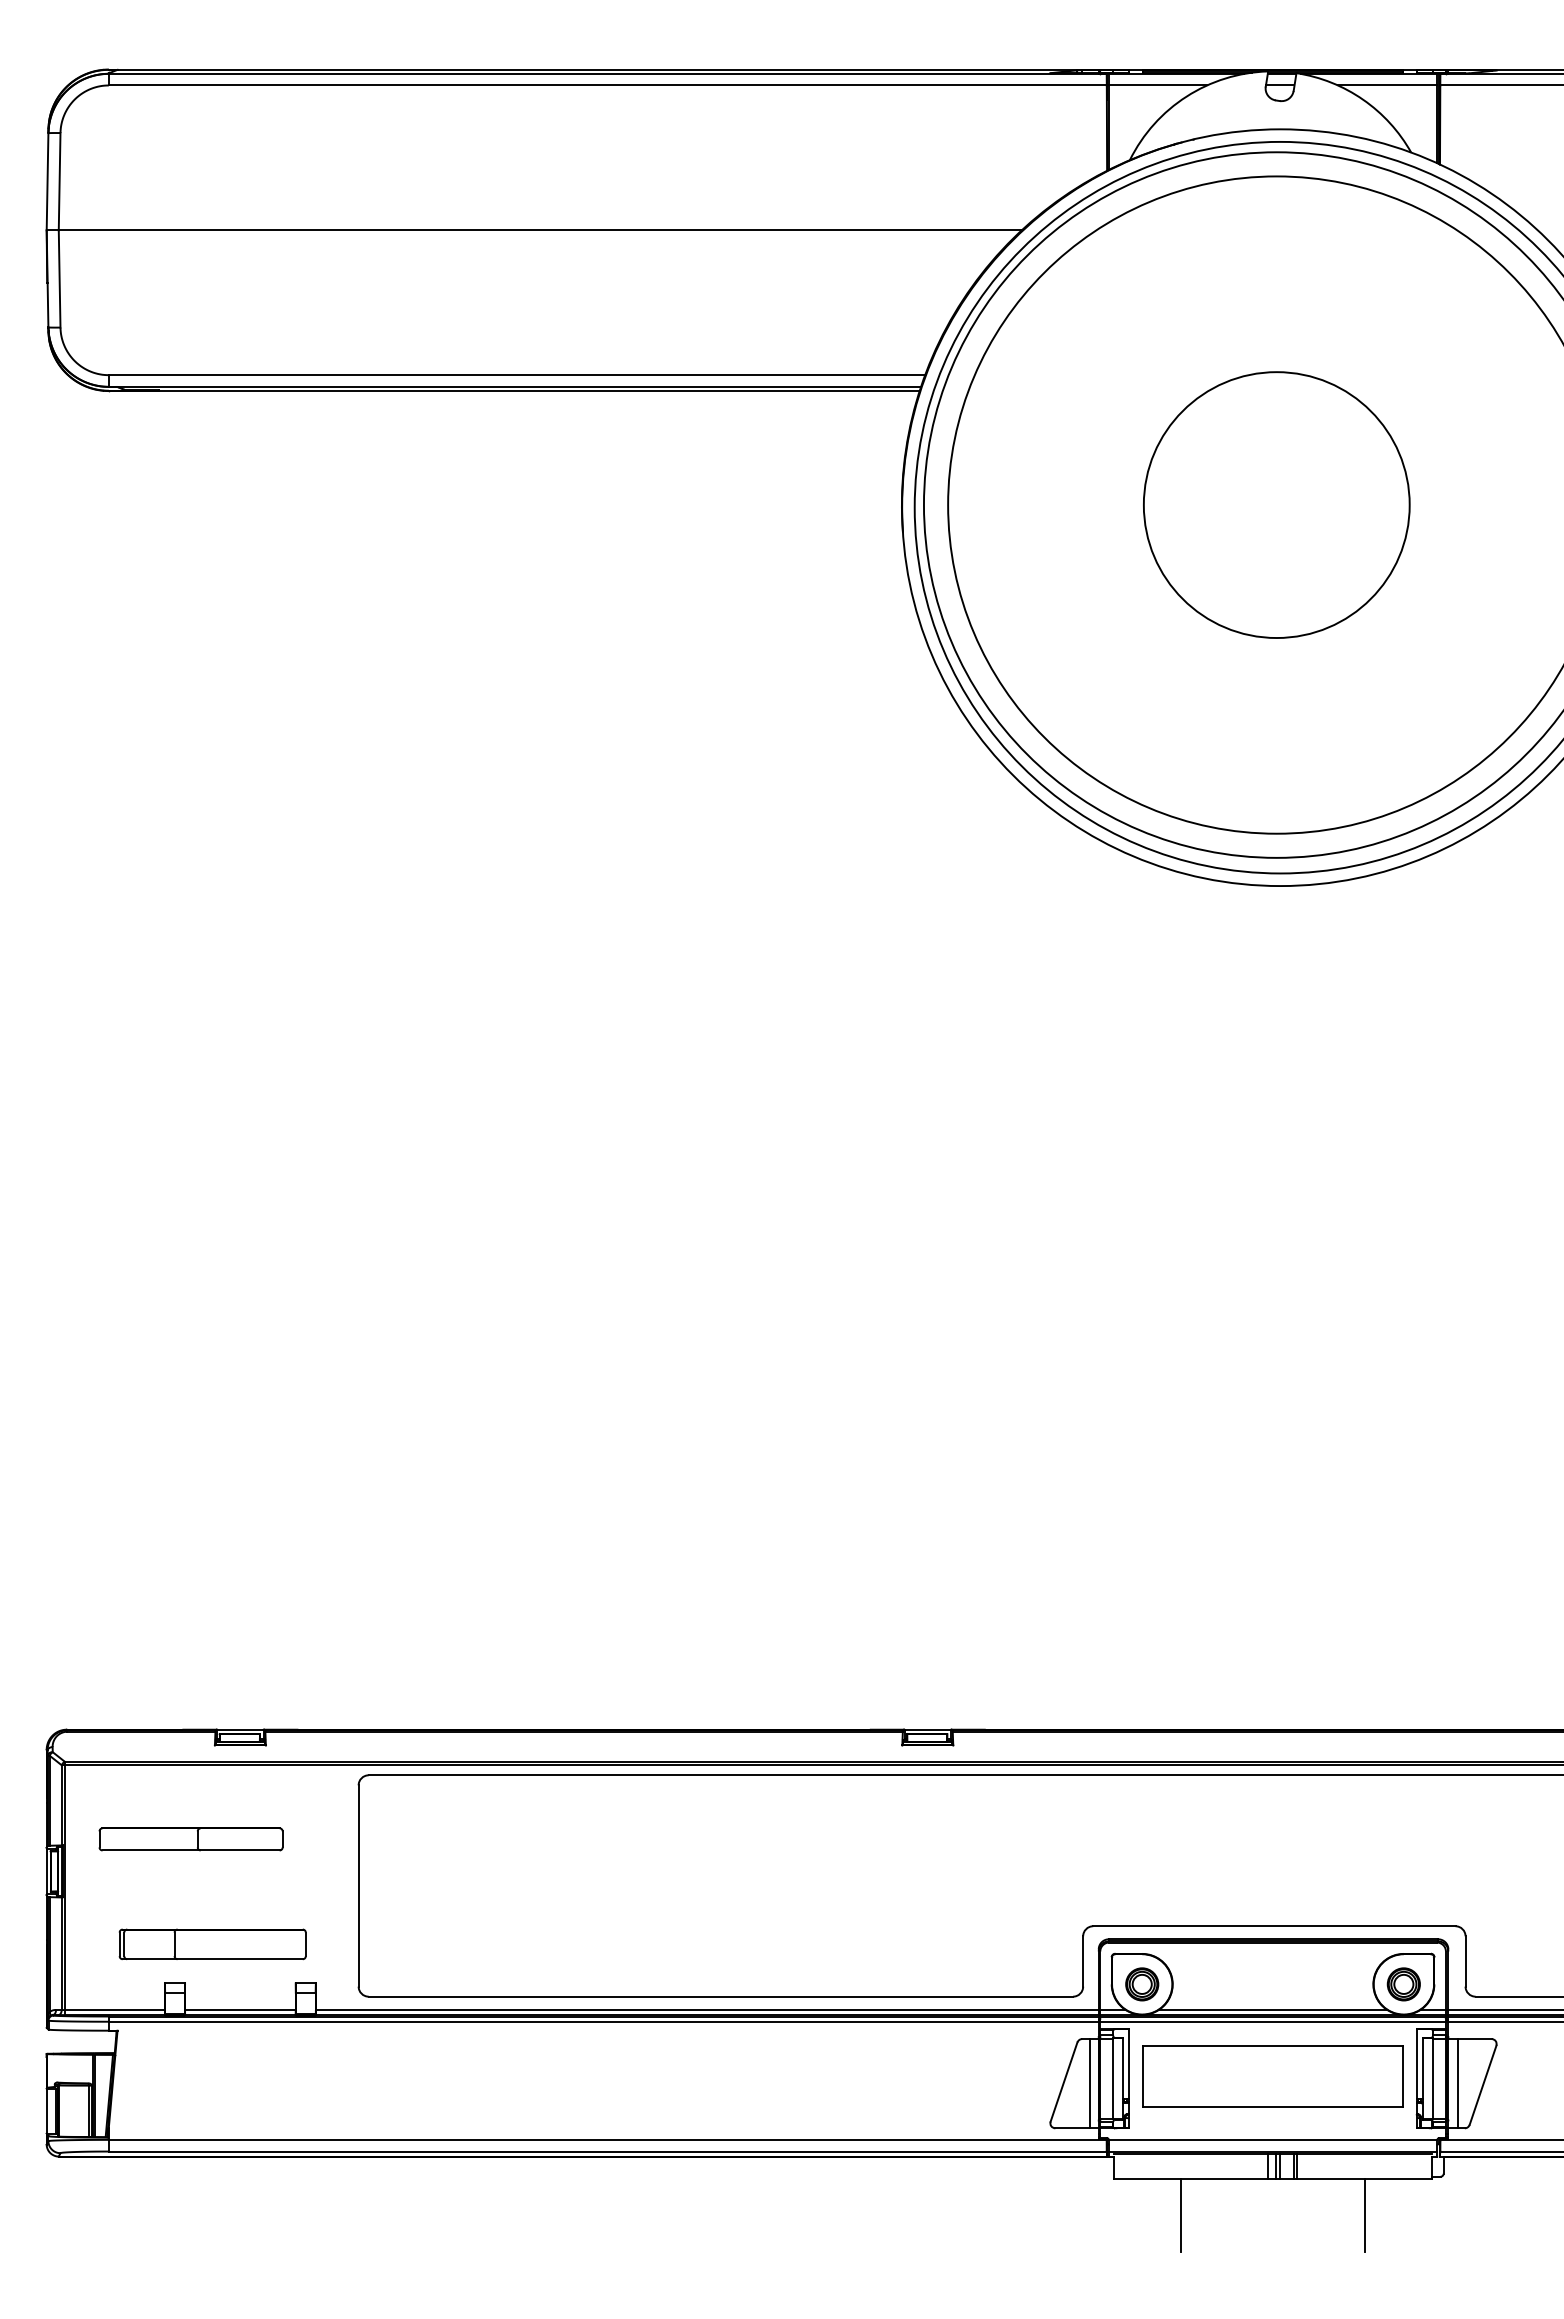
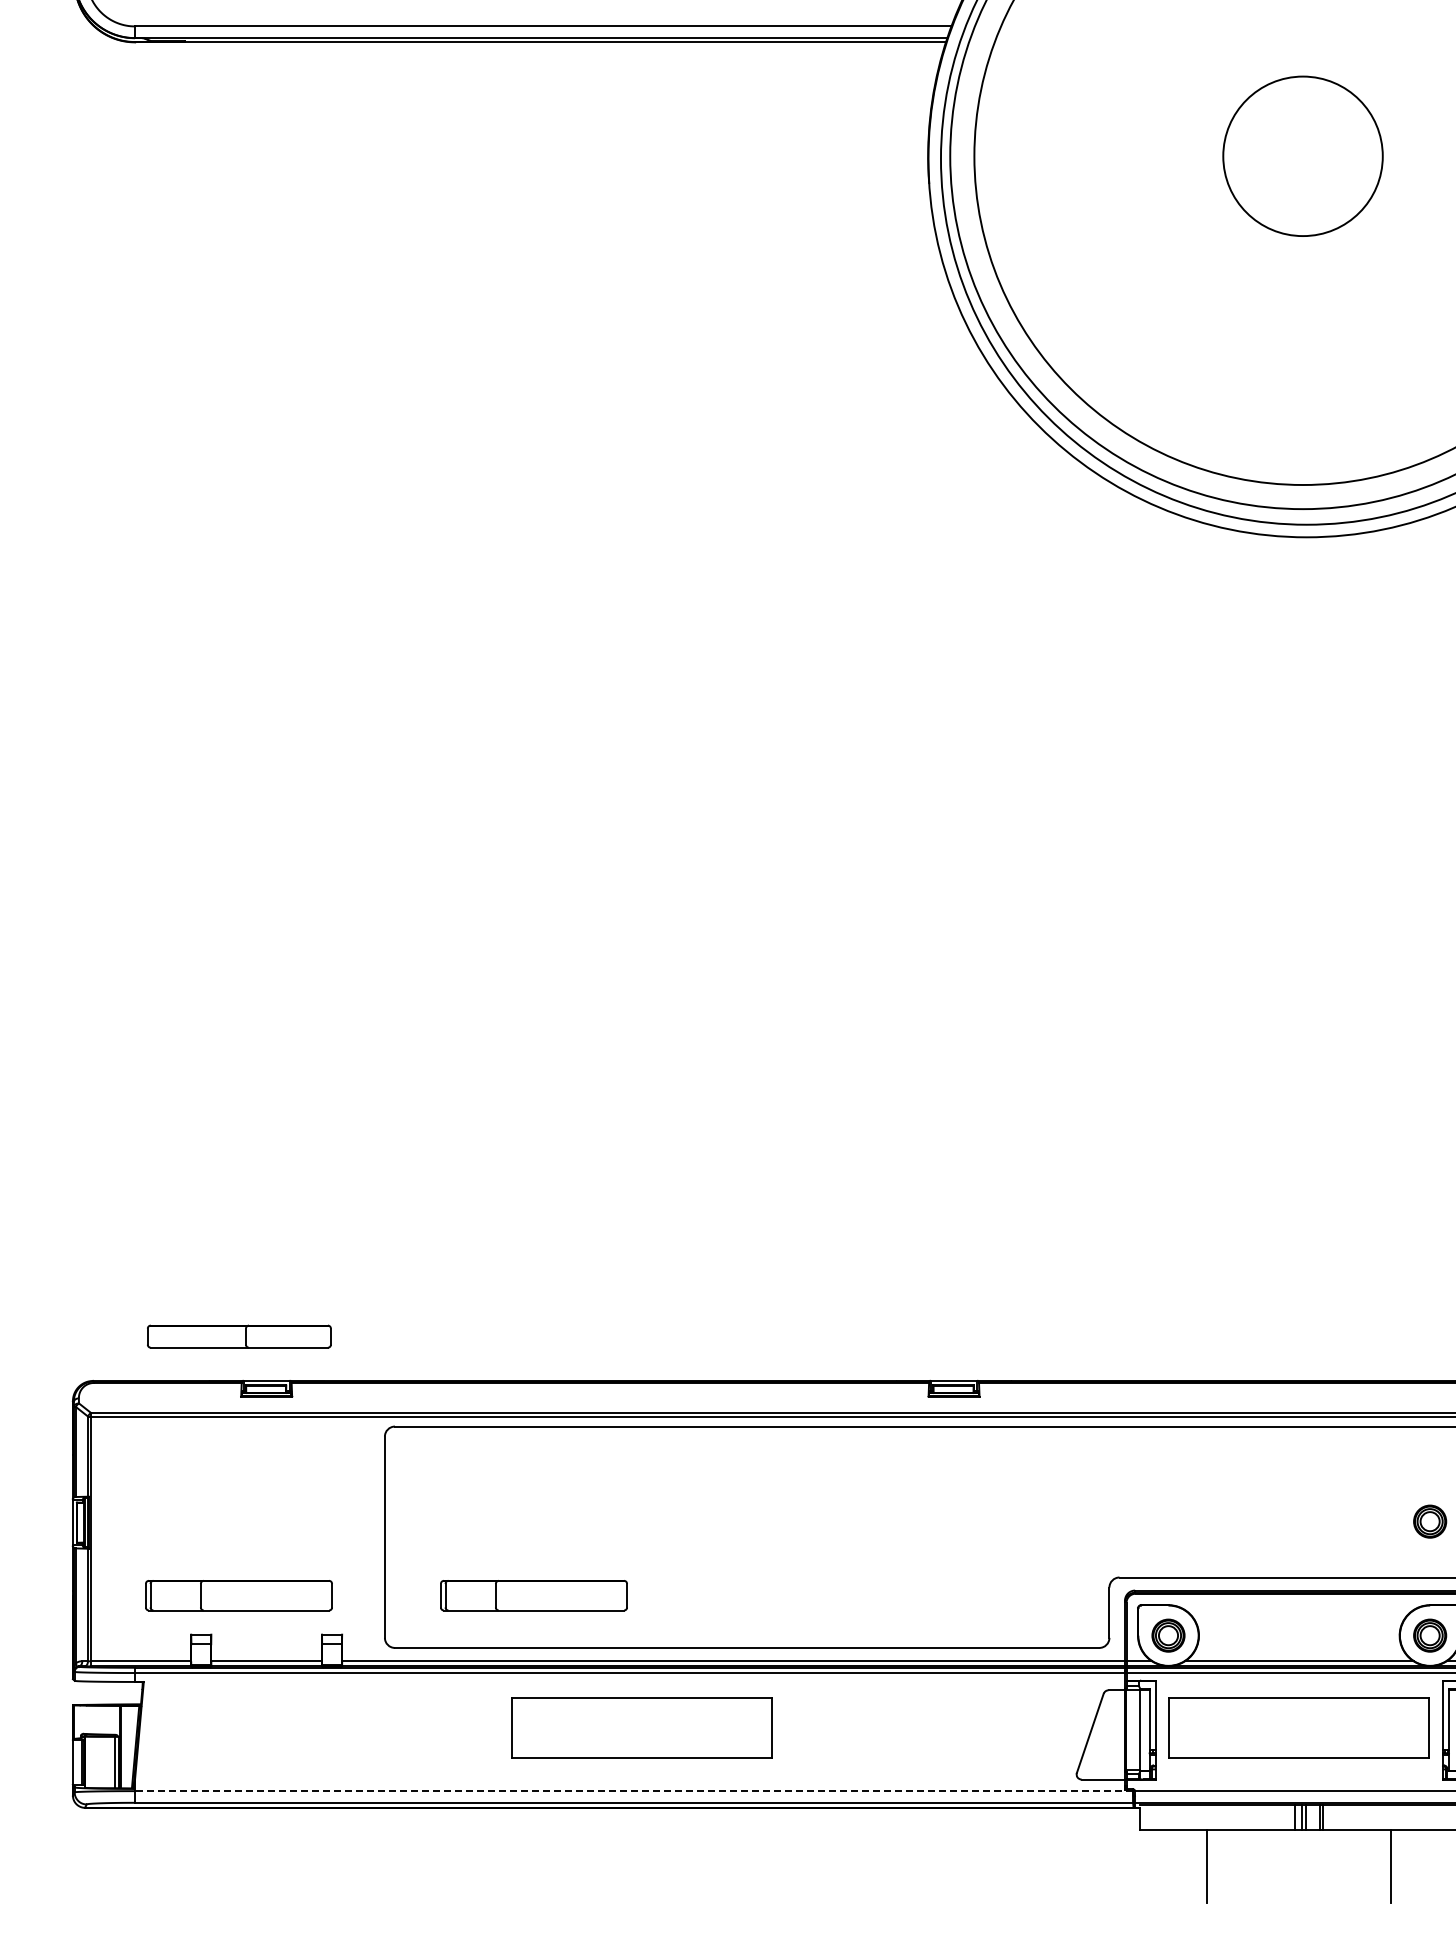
circle: (1276, 505) -> (1302, 156), size x0.6
part: (190, 1839) -> (238, 1336), moved
part: (1403, 1870) -> (1429, 1521), added
part: (507, 1944) -> (533, 1595), added
part: (615, 2076) -> (641, 1727), added
line: (1089, 2083) -> (1115, 1734), removed
line: (607, 2139) -> (633, 1790), solid -> dashed

